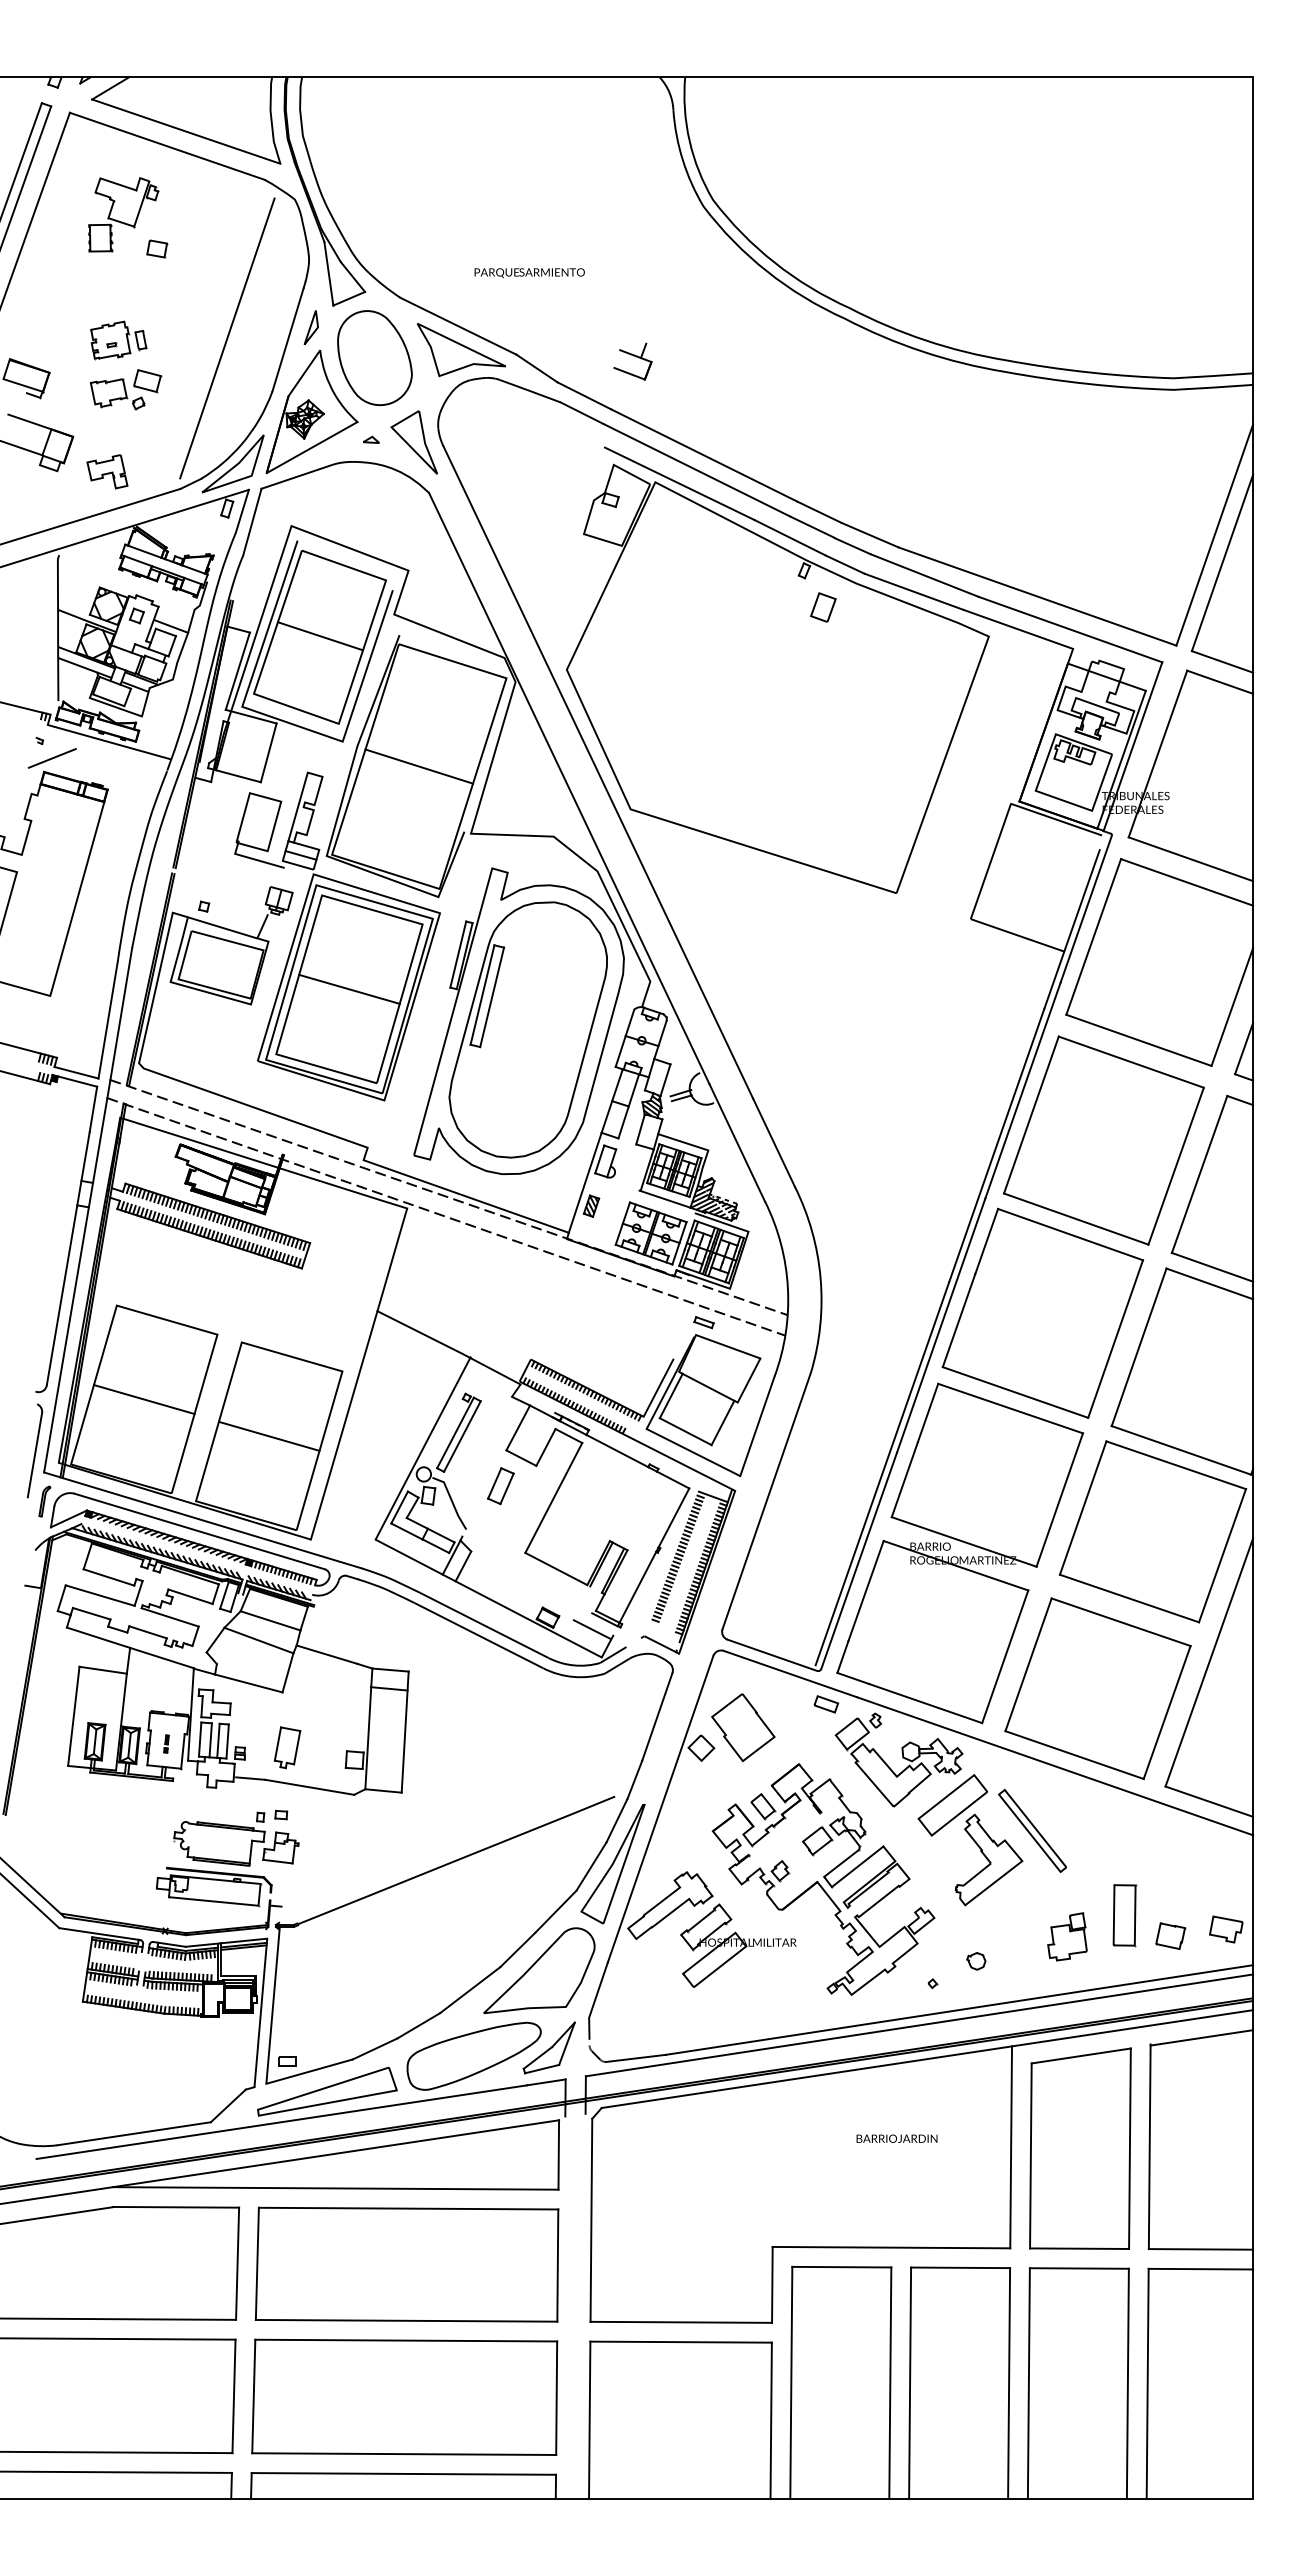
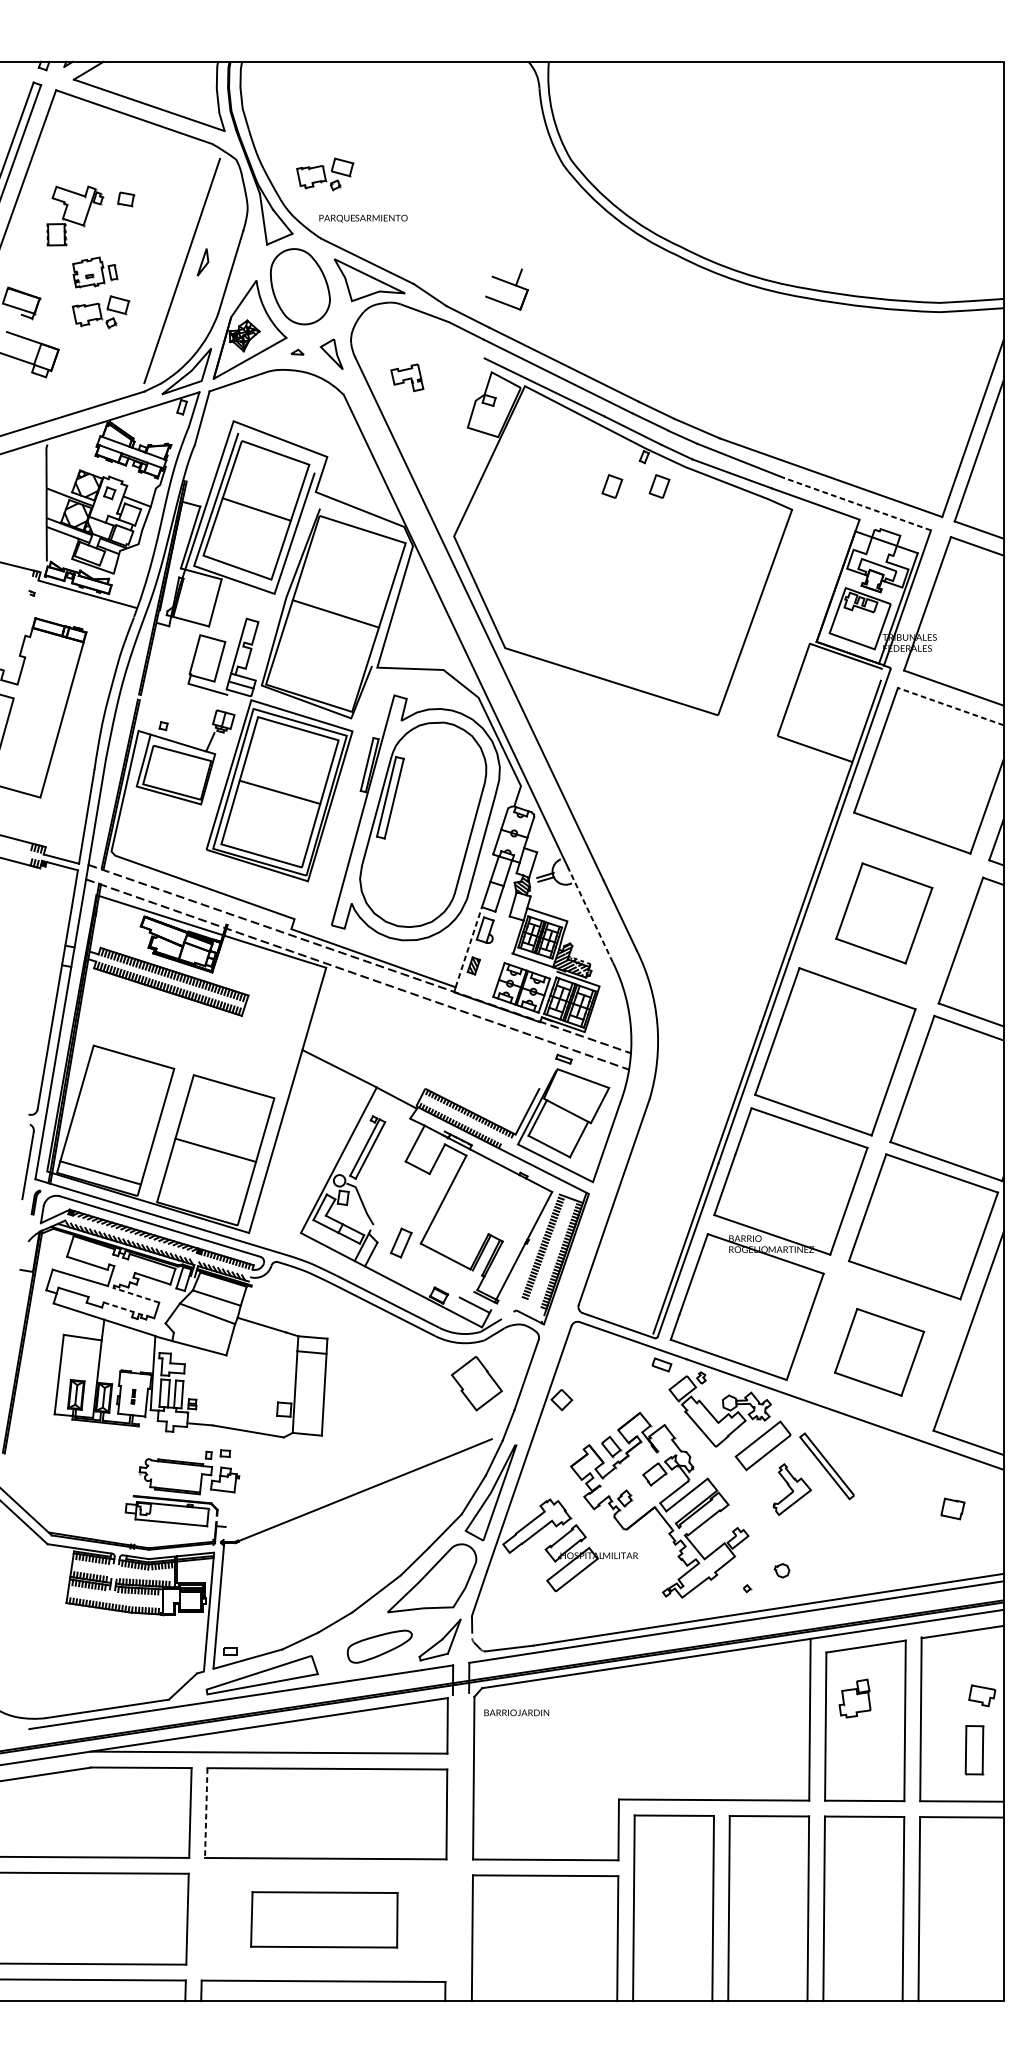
part: (123, 214) -> (75, 215), moved
part: (405, 217) -> (324, 174), added
text: (529, 273) -> (363, 218), moved
part: (310, 327) -> (202, 262), moved
part: (632, 361) -> (506, 289), size x1.4
part: (413, 442) -> (331, 354), size x0.6
part: (107, 471) -> (407, 377), moved
part: (764, 607) -> (612, 486), added
line: (1070, 629) -> (857, 504), solid -> dashed
line: (51, 758) -> (41, 607), removed
line: (1186, 882) -> (950, 706), solid -> dashed
part: (1103, 1140) -> (883, 913), size x0.6
line: (737, 1142) -> (590, 914), solid -> dashed
line: (585, 1182) -> (469, 947), solid -> dashed
line: (143, 1399) -> (99, 1172), moved
part: (500, 1486) -> (400, 1243), moved
line: (170, 1617) -> (136, 1295), solid -> dashed
line: (148, 1632) -> (119, 1307), solid -> dashed
part: (1097, 1688) -> (879, 1352), size x0.6
part: (743, 1727) -> (477, 1383), moved
part: (287, 1747) -> (230, 1399), removed
part: (989, 1859) -> (792, 1489), size x0.7
part: (1124, 1915) -> (974, 1750), moved
part: (1226, 1929) -> (982, 1695), moved
part: (1170, 1935) -> (952, 1508), moved
part: (1067, 1936) -> (855, 1698), moved
part: (473, 2055) -> (379, 1646), size x0.6
text: (896, 2138) -> (516, 1712), moved
line: (257, 2264) -> (206, 1813), solid -> dashed
part: (404, 2396) -> (324, 1919), size x0.6

